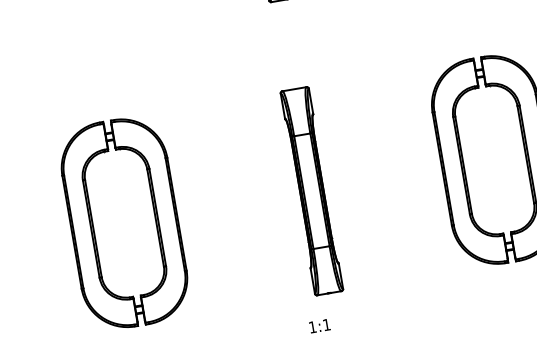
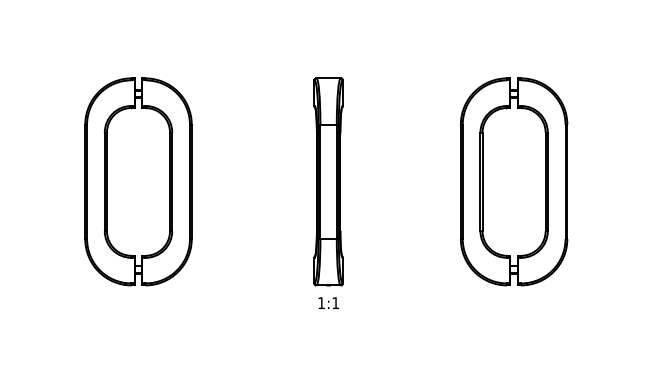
text: (319, 325) -> (328, 302), moved

